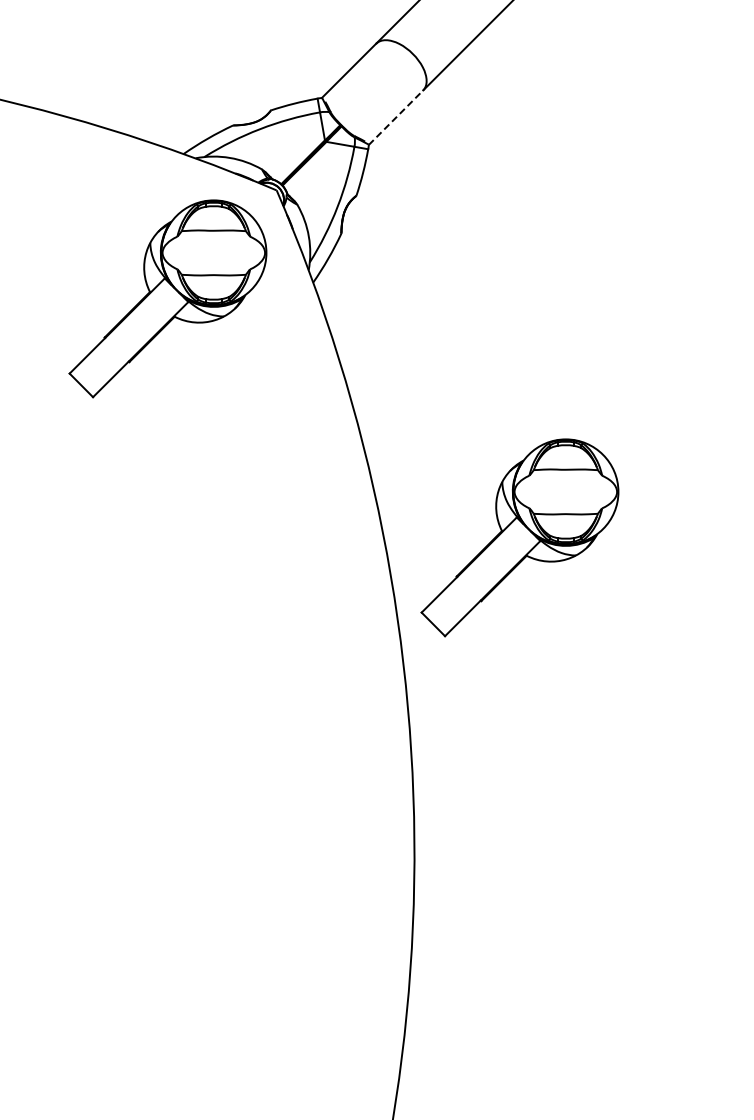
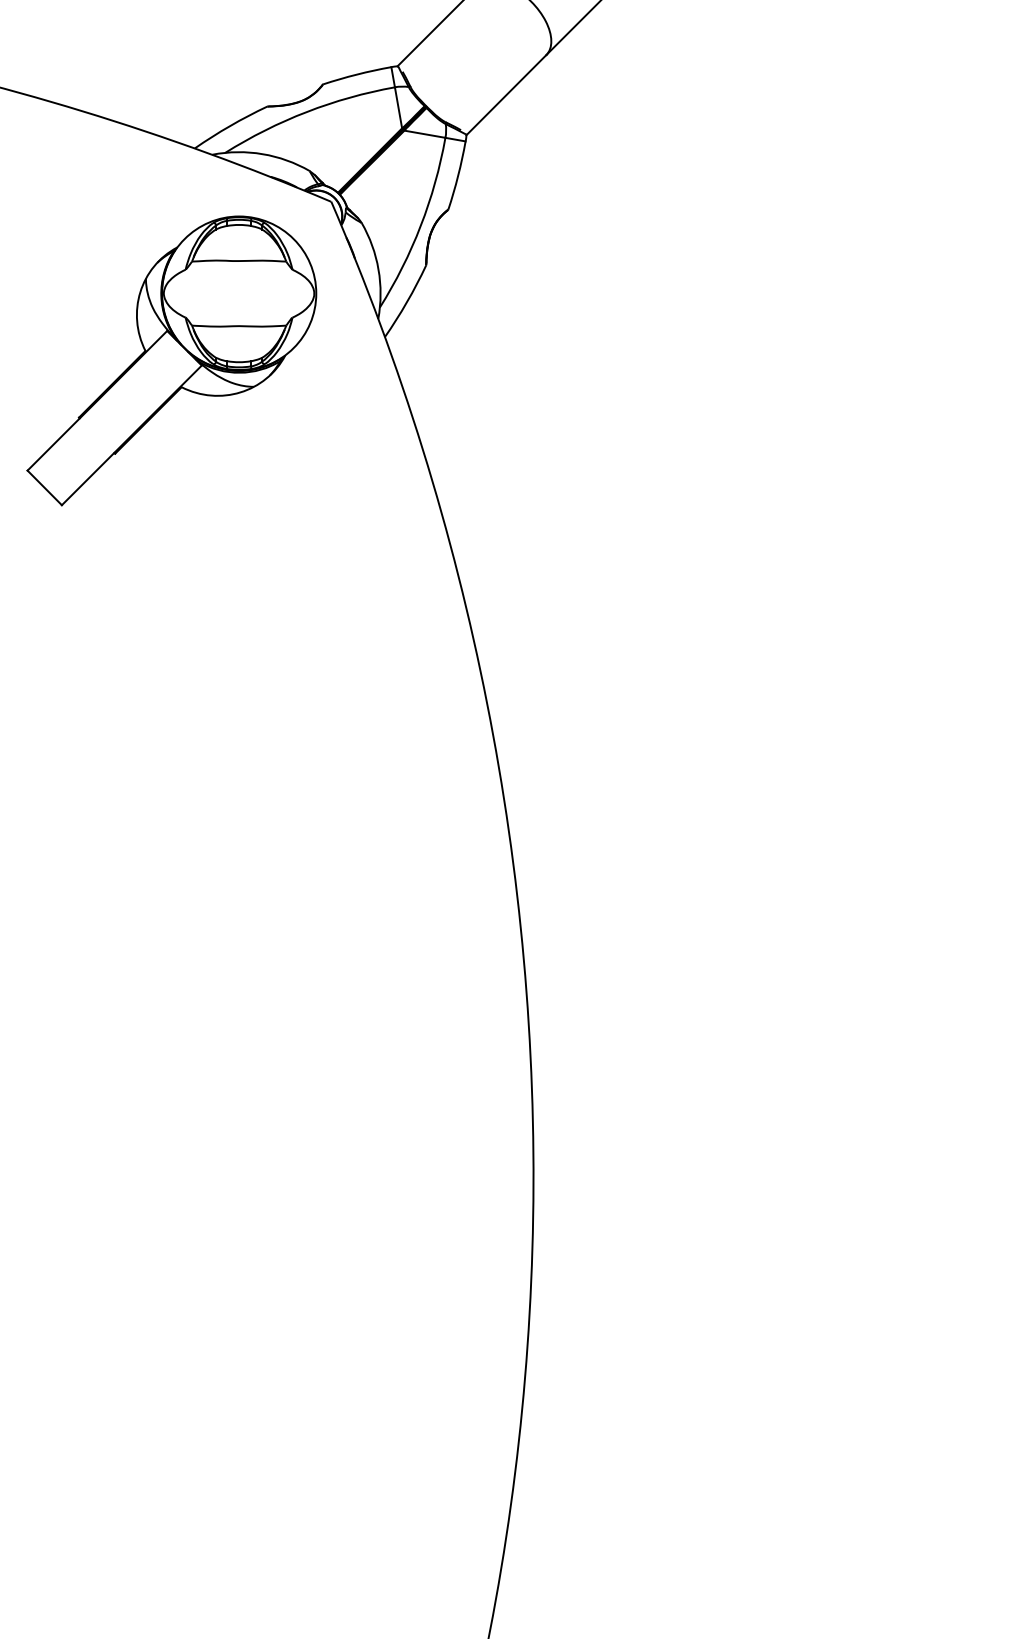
line: (396, 117) -> (507, 94), dashed -> solid
part: (519, 537) -> (687, 711), removed

